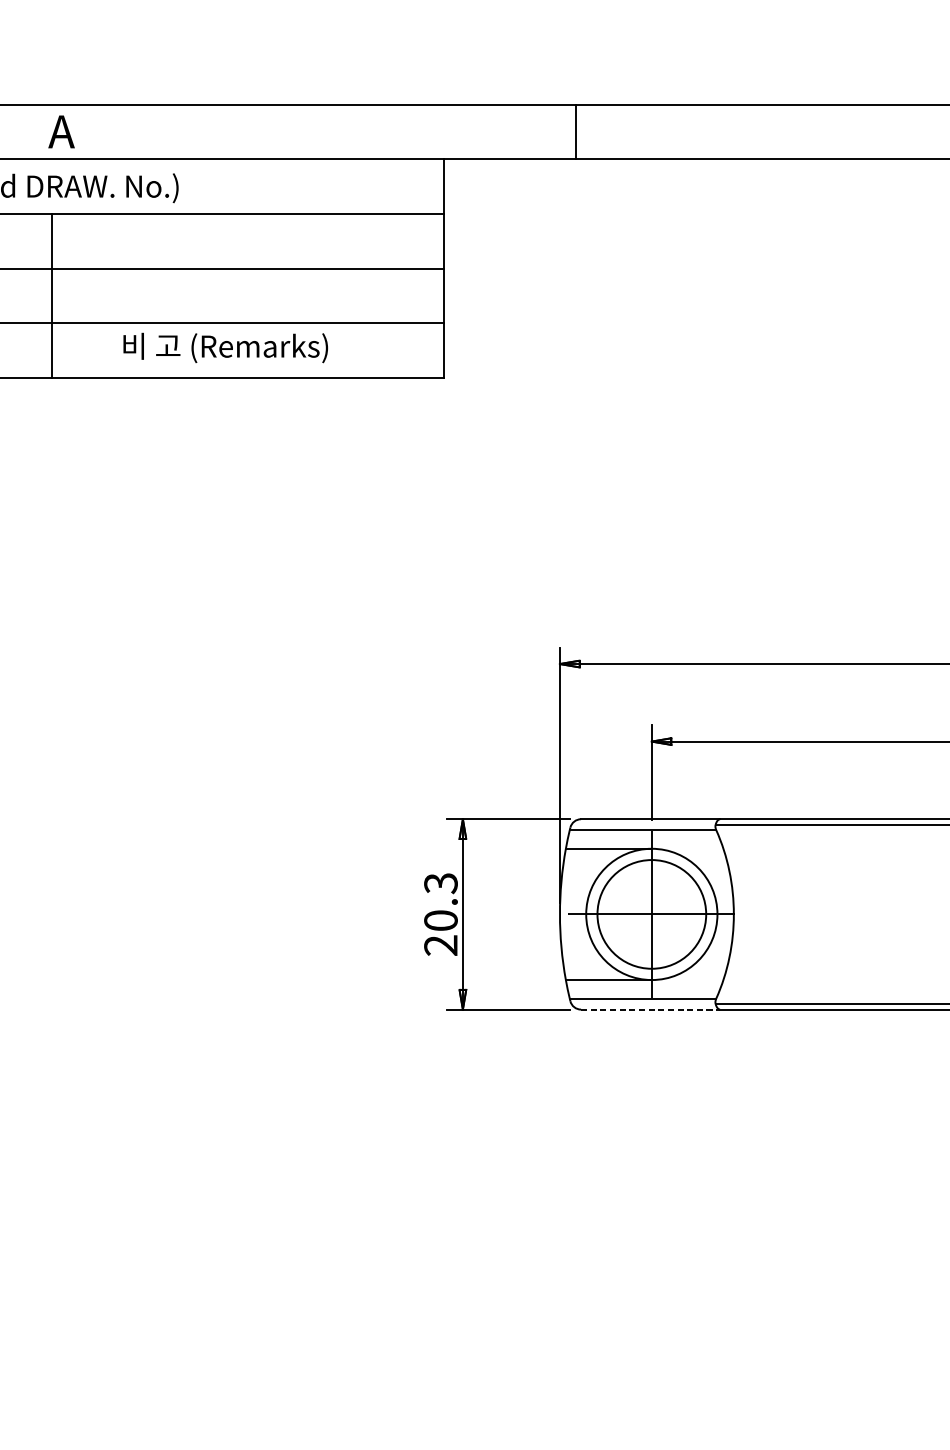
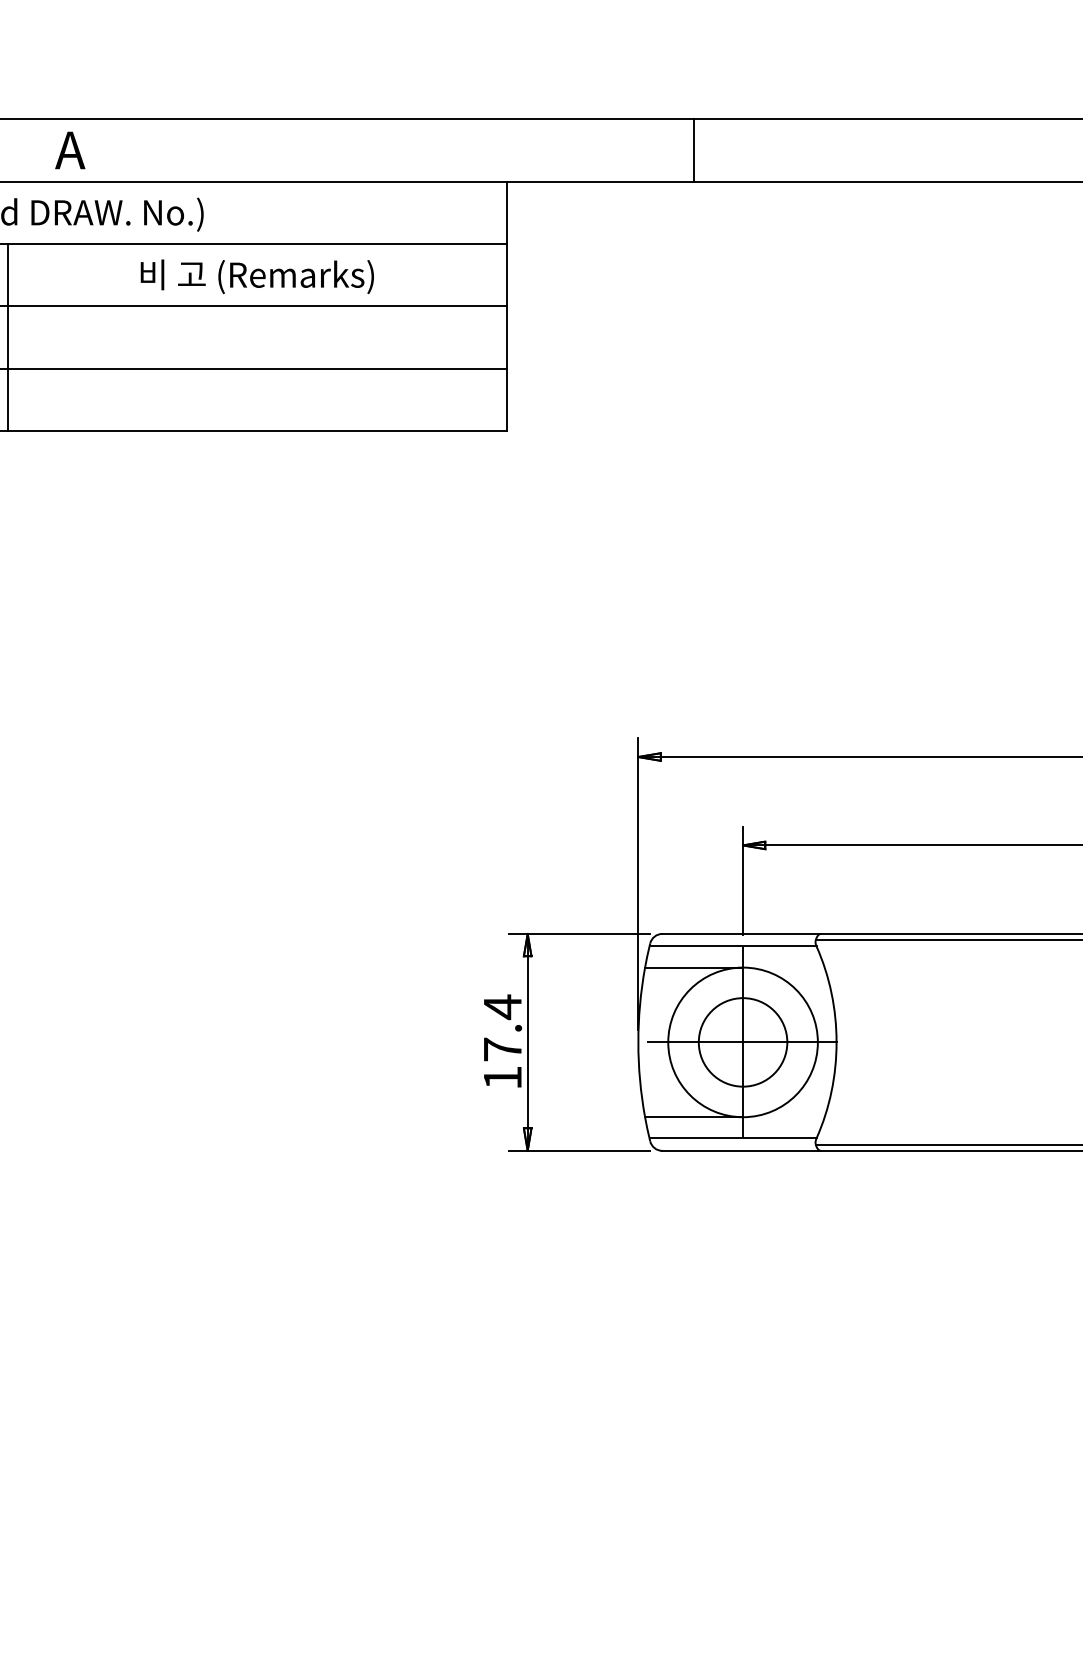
line: (575, 131) -> (693, 150), moved
line: (51, 296) -> (7, 337), moved
text: (224, 347) -> (256, 276), moved
text: (440, 913) -> (502, 1041), 20.3 -> 17.4
circle: (651, 914) -> (742, 1042), size x0.71
line: (651, 1009) -> (742, 1150), dashed -> solid

